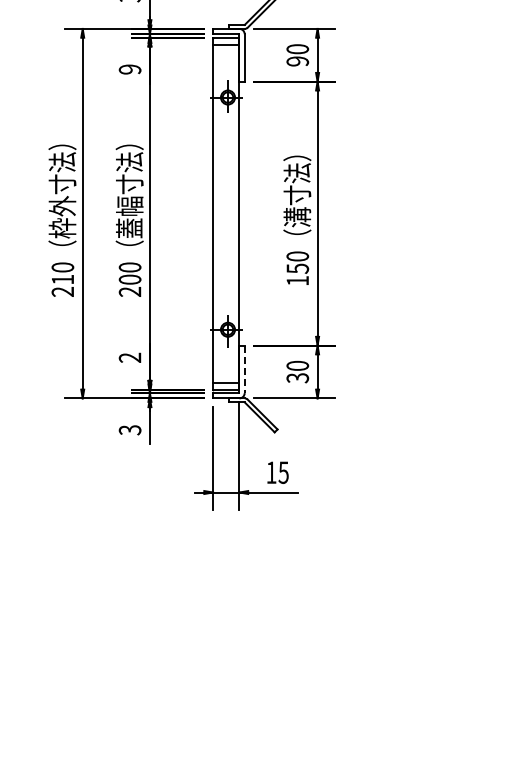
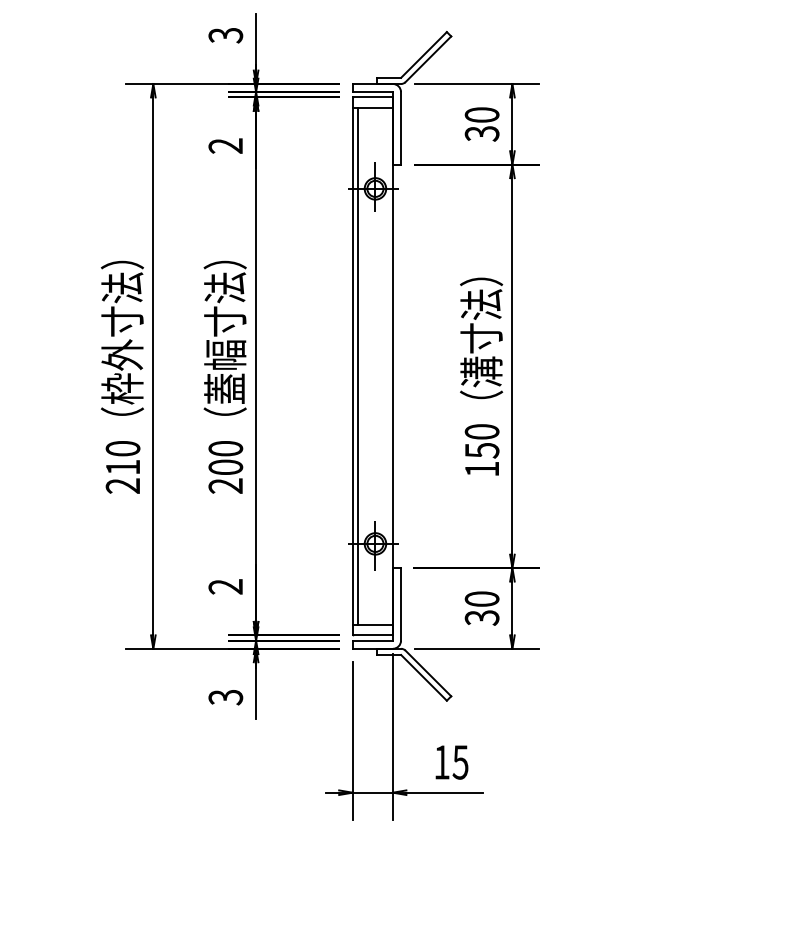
text: (297, 61) -> (481, 133), 90 -> 30
text: (130, 69) -> (226, 145), 9 -> 2
line: (216, 213) -> (357, 366), added
line: (244, 369) -> (400, 604), dashed -> solid

